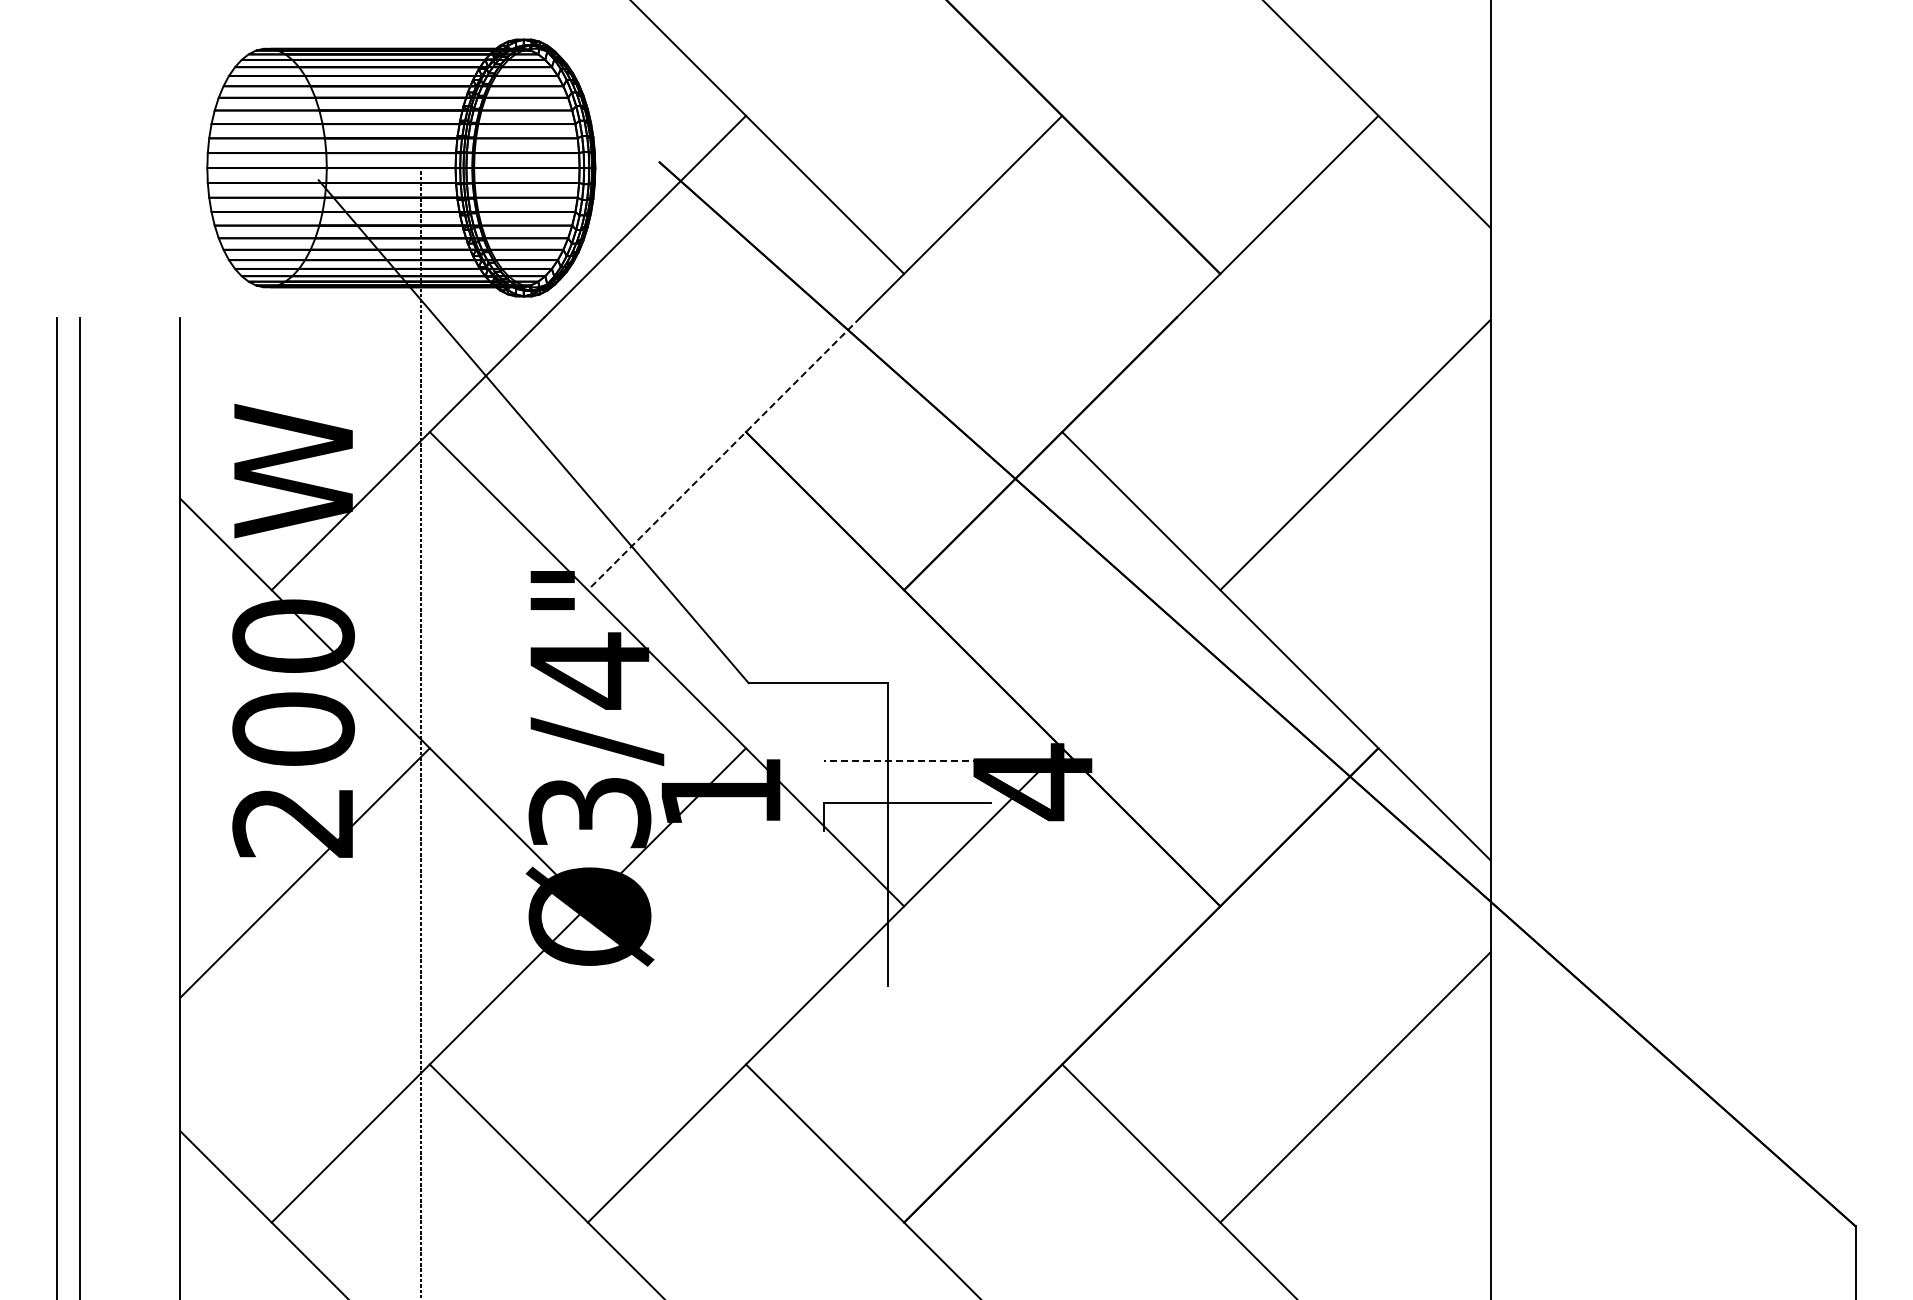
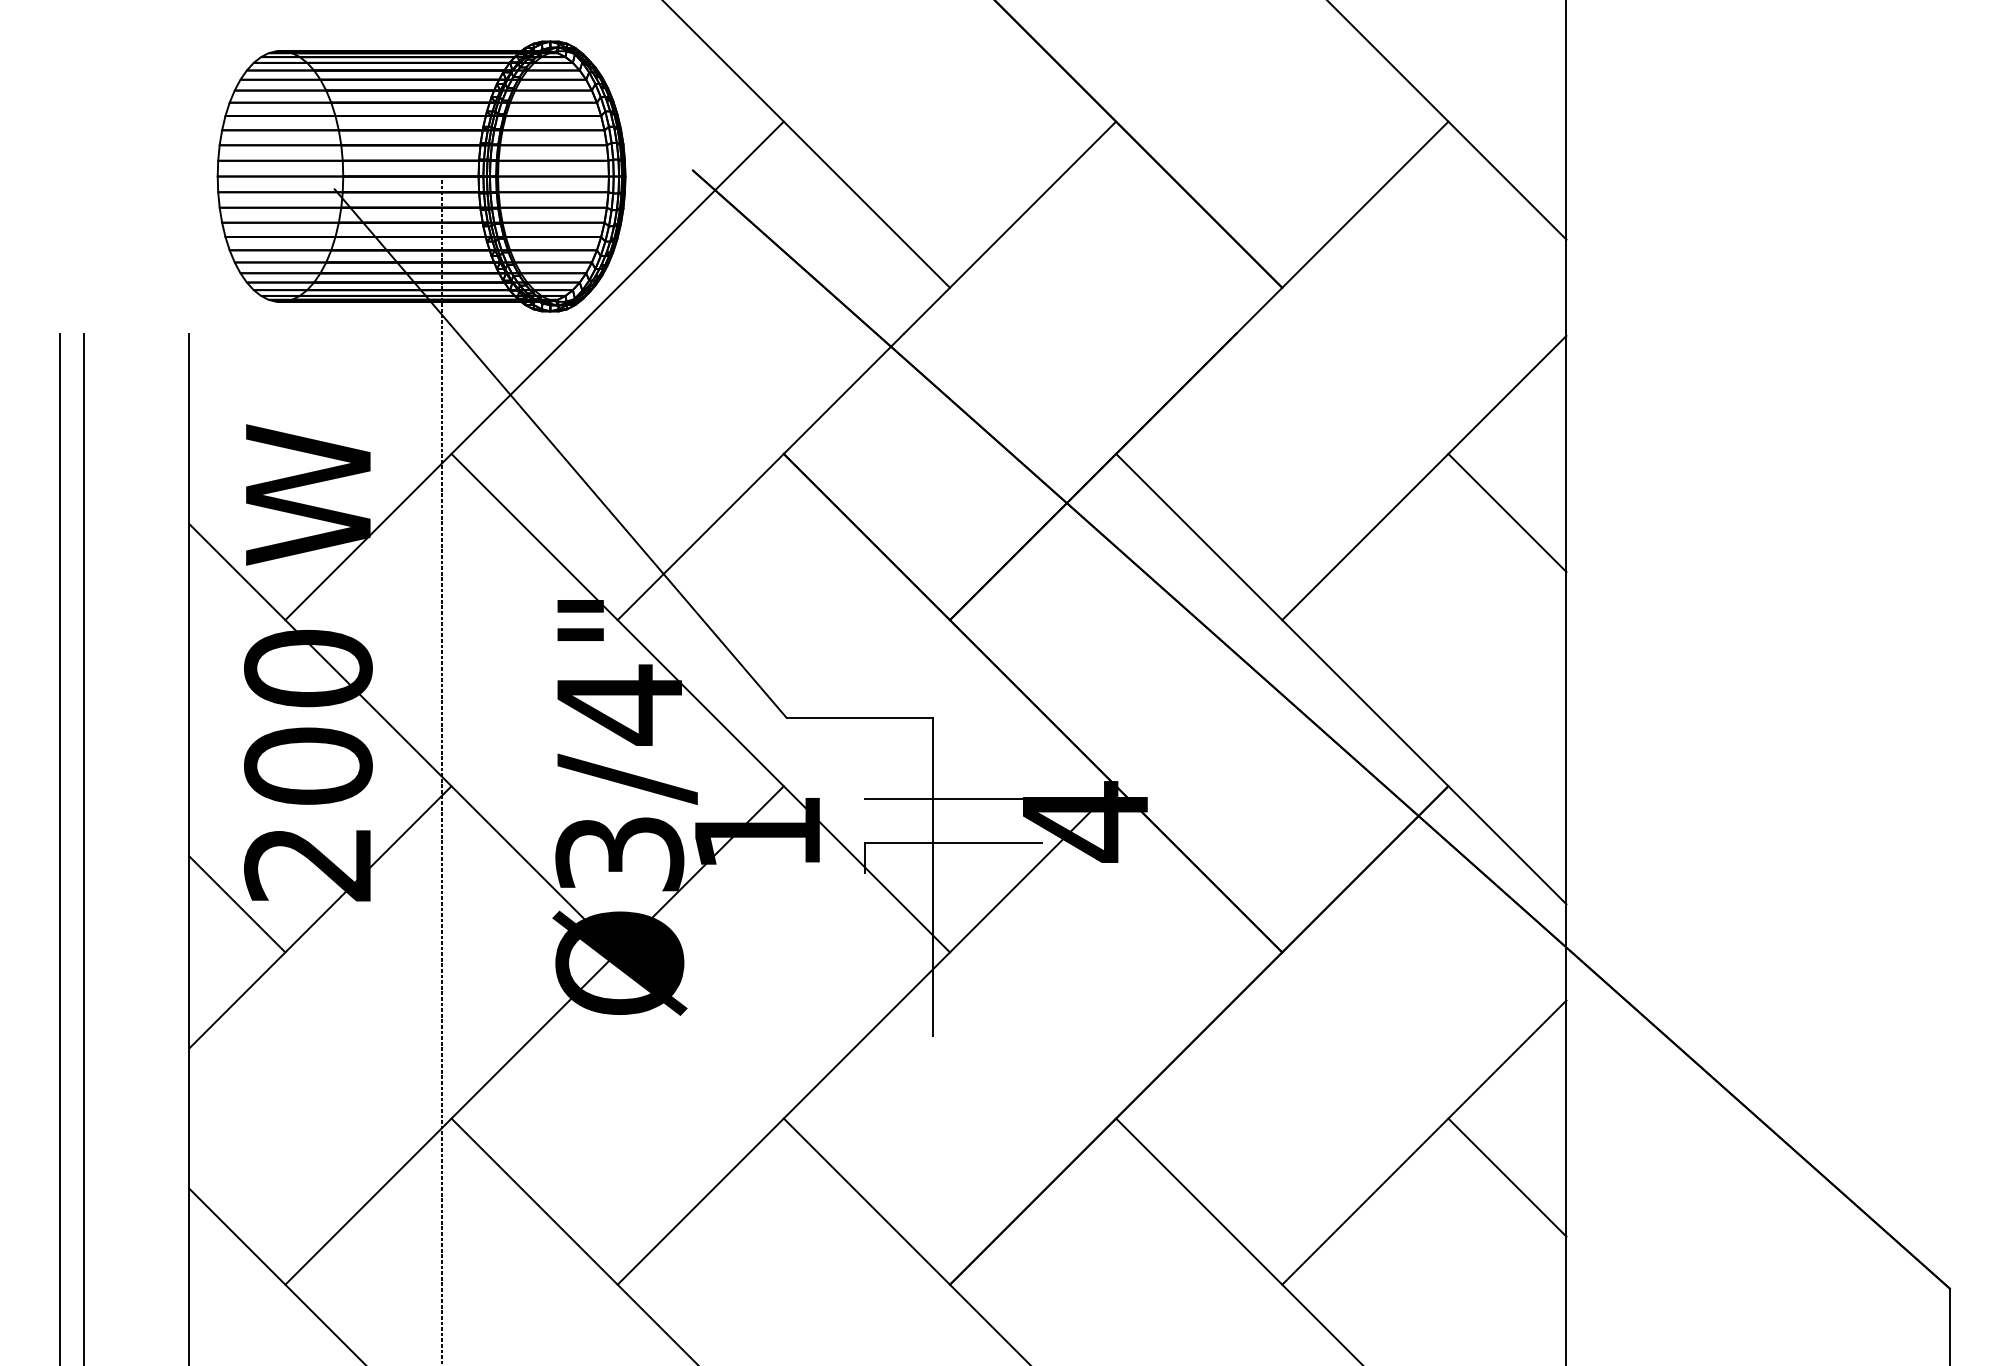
line: (724, 453) -> (761, 476), dashed -> solid
line: (1434, 488) -> (1507, 513), added
line: (907, 760) -> (953, 799), dashed -> solid
line: (225, 860) -> (236, 904), added
line: (1434, 1120) -> (1507, 1177), added

